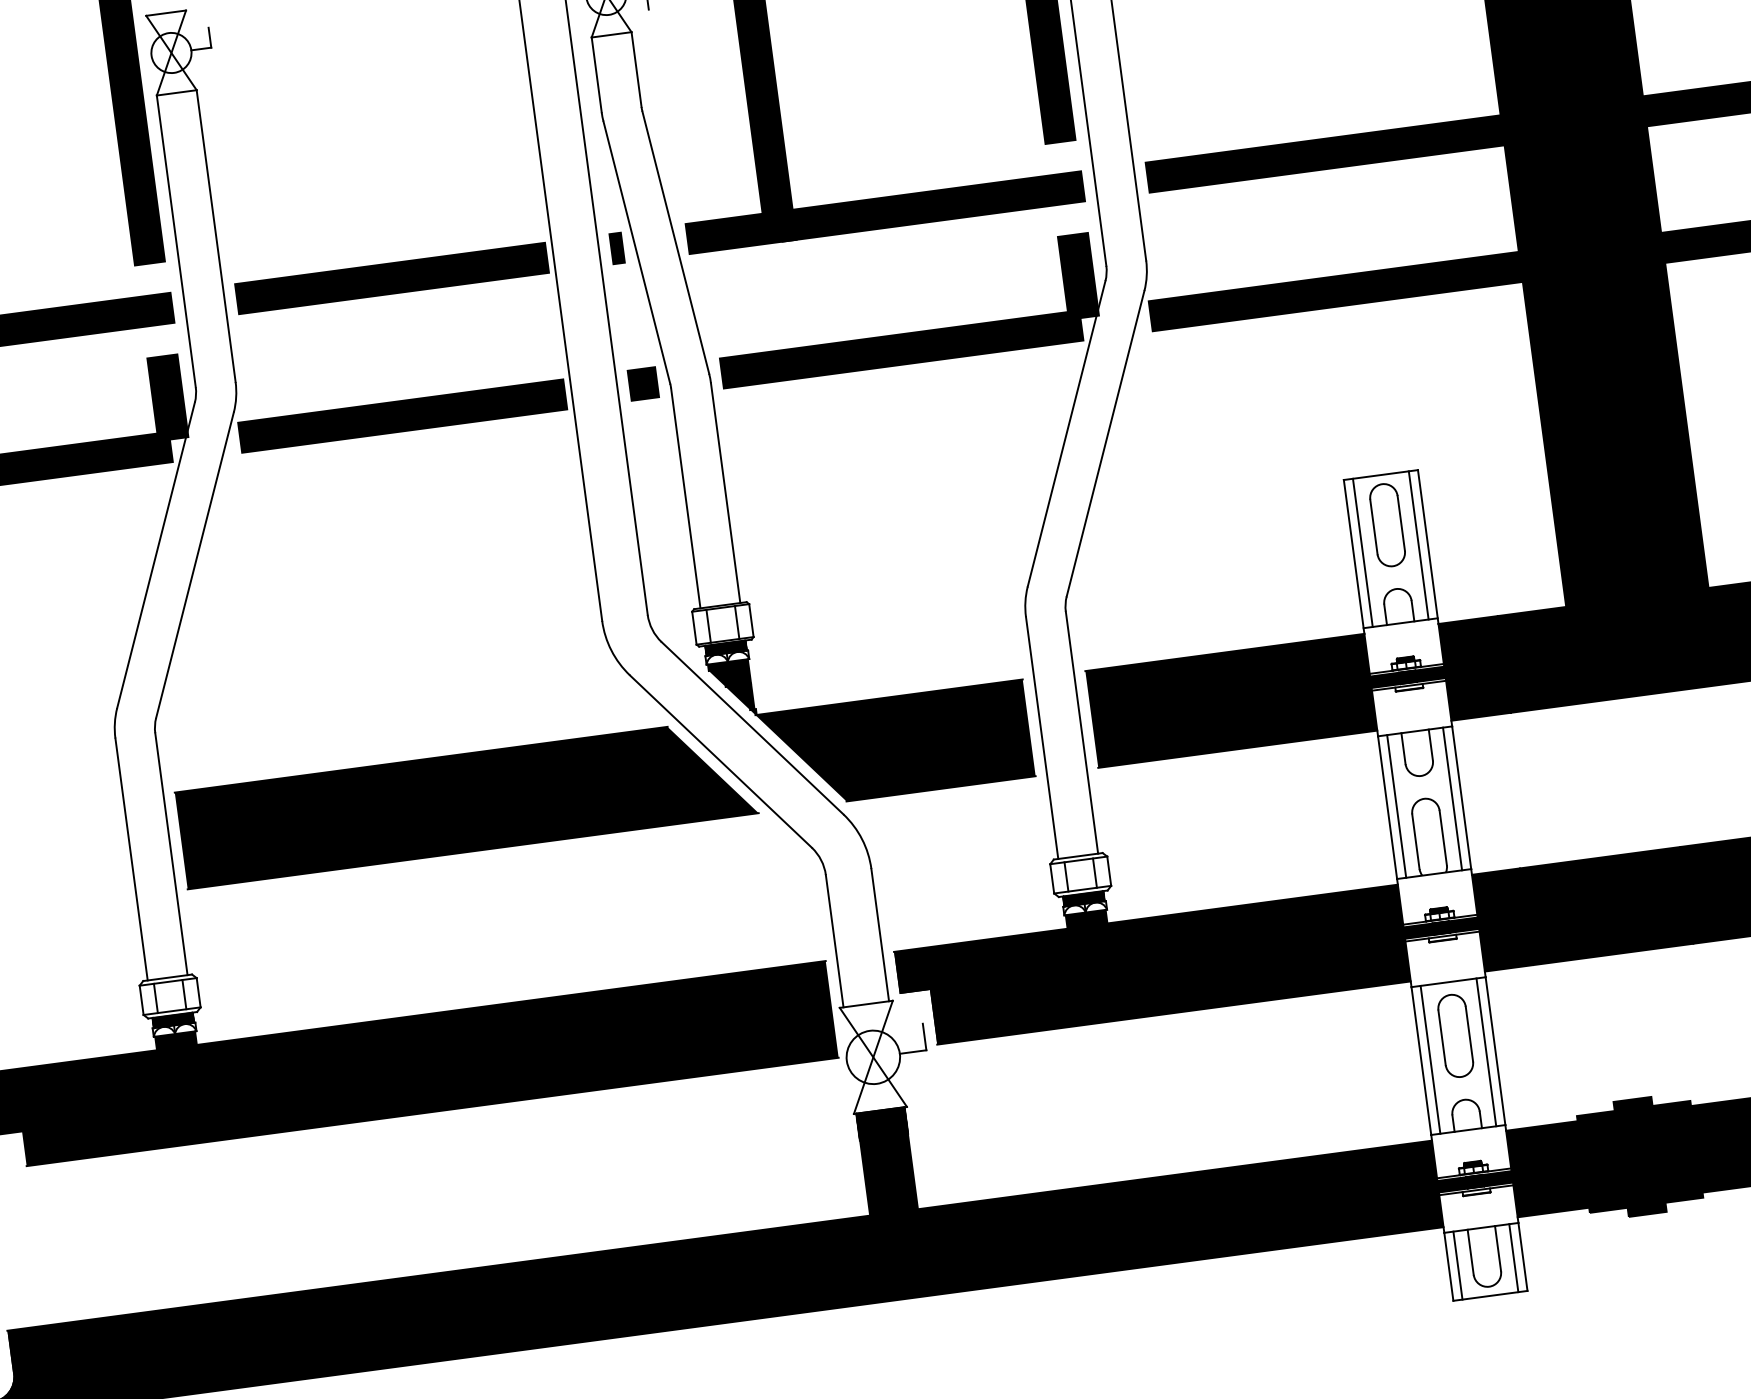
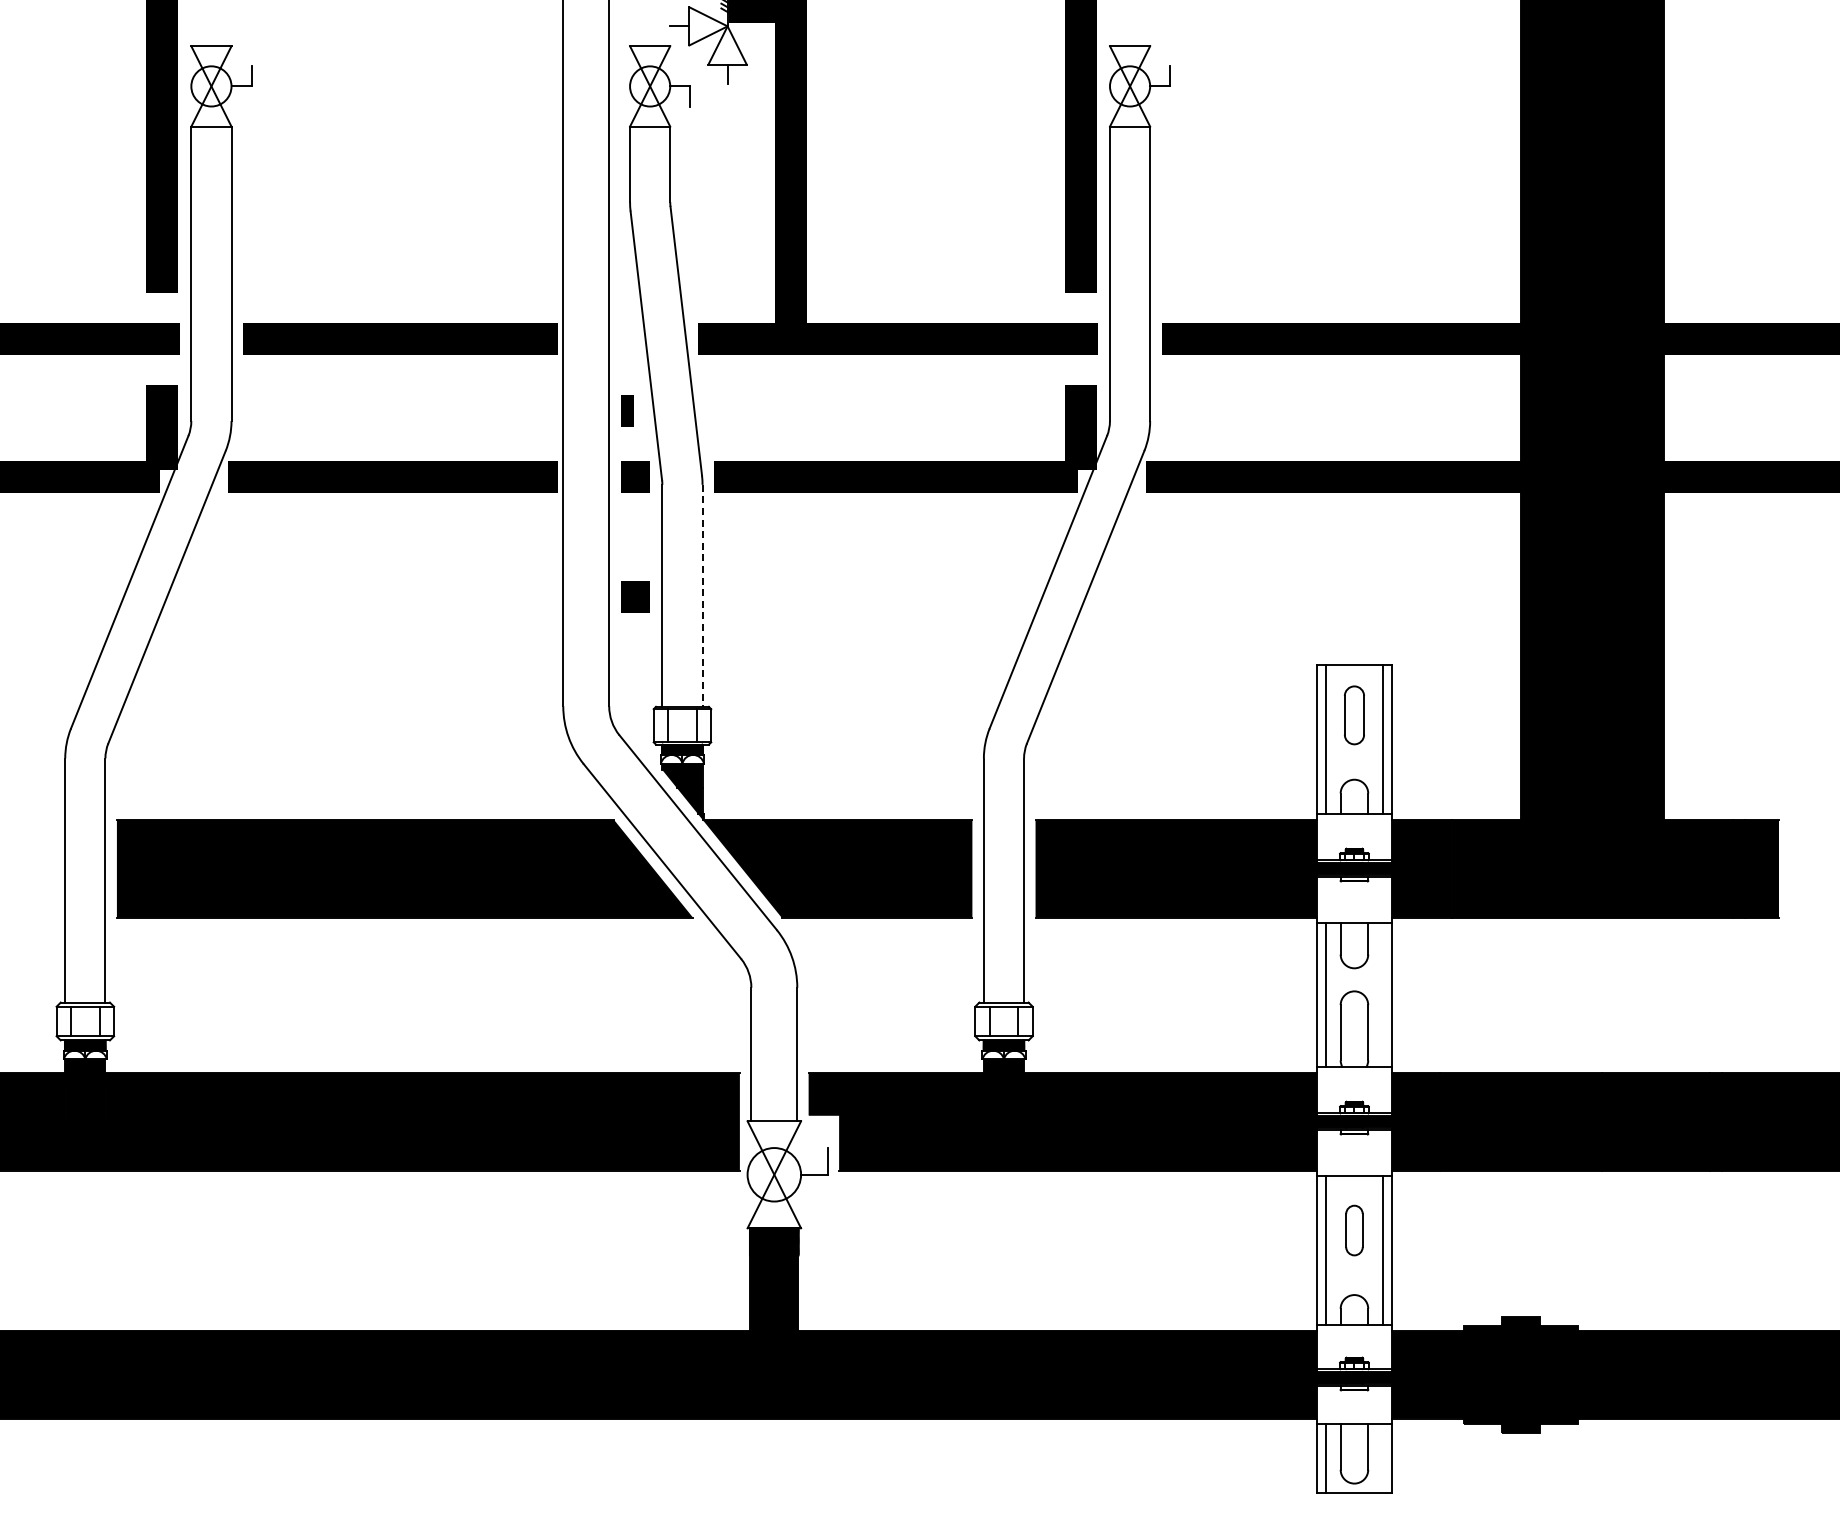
line: (617, 247) -> (627, 410), moved
line: (725, 492) -> (702, 595), solid -> dashed
line: (659, 502) -> (635, 596), added
part: (1387, 525) -> (1354, 715), size x0.7
line: (1452, 799) -> (1382, 995), removed
part: (1455, 1035) -> (1354, 1230), size x0.6
line: (1513, 1258) -> (1382, 1458), removed

